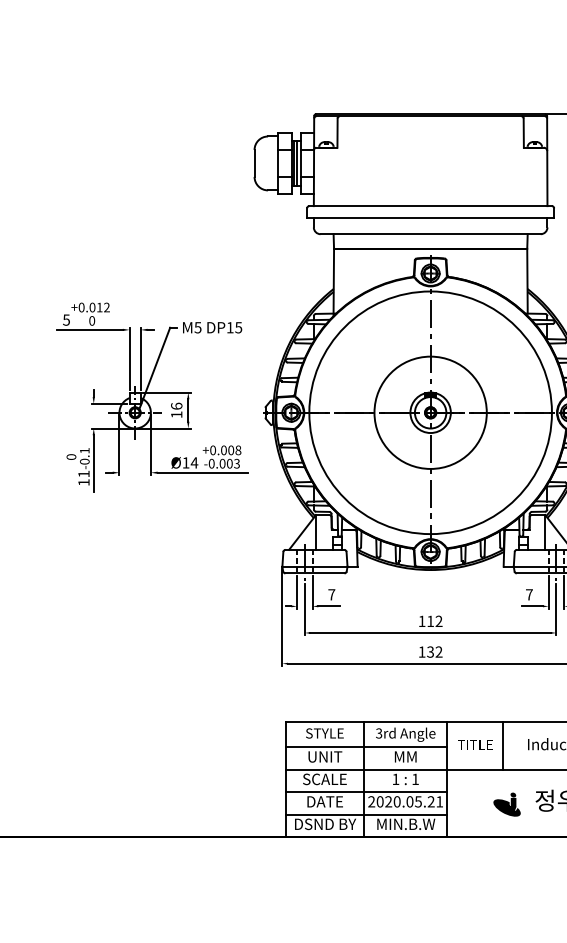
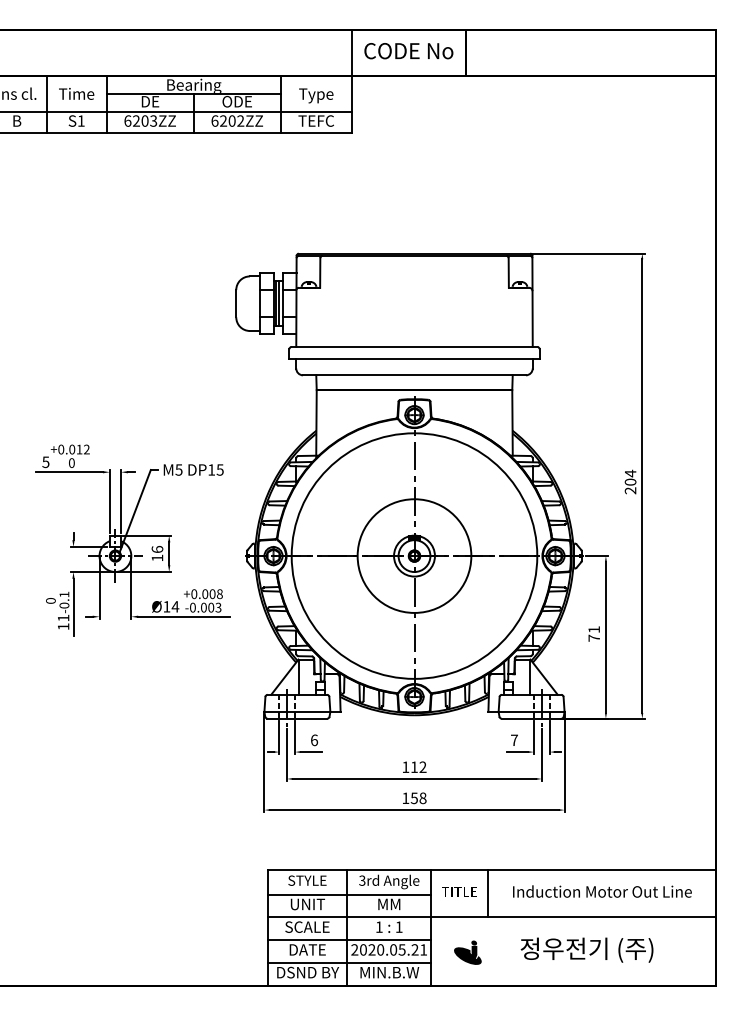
text: (331, 594) -> (314, 740), 7 -> 6
text: (434, 652) -> (418, 798), 132 -> 158
part: (506, 804) -> (467, 952), moved

